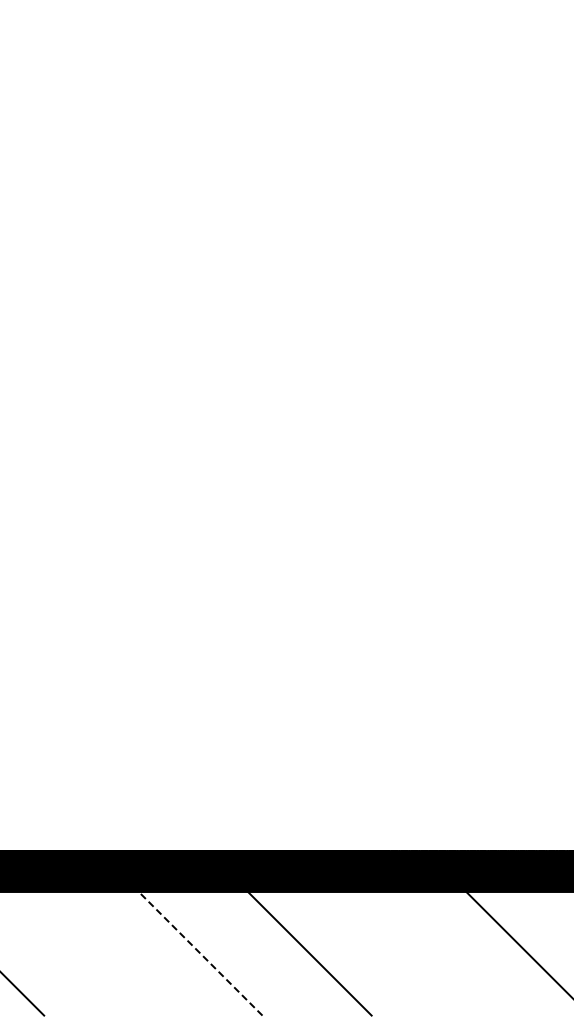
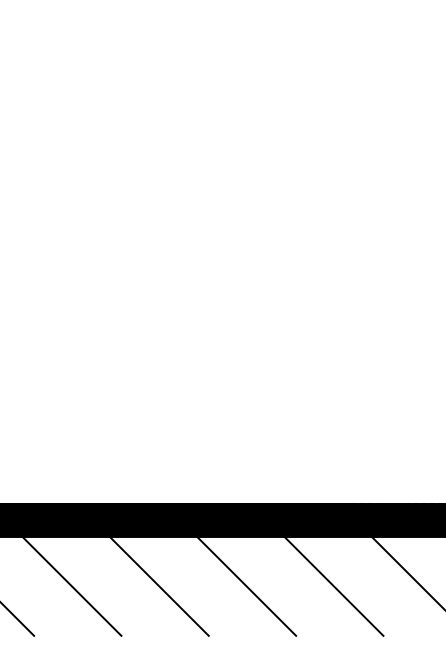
line: (91, 953) -> (71, 586), added
line: (200, 953) -> (159, 586), dashed -> solid
line: (418, 953) -> (333, 586), added

